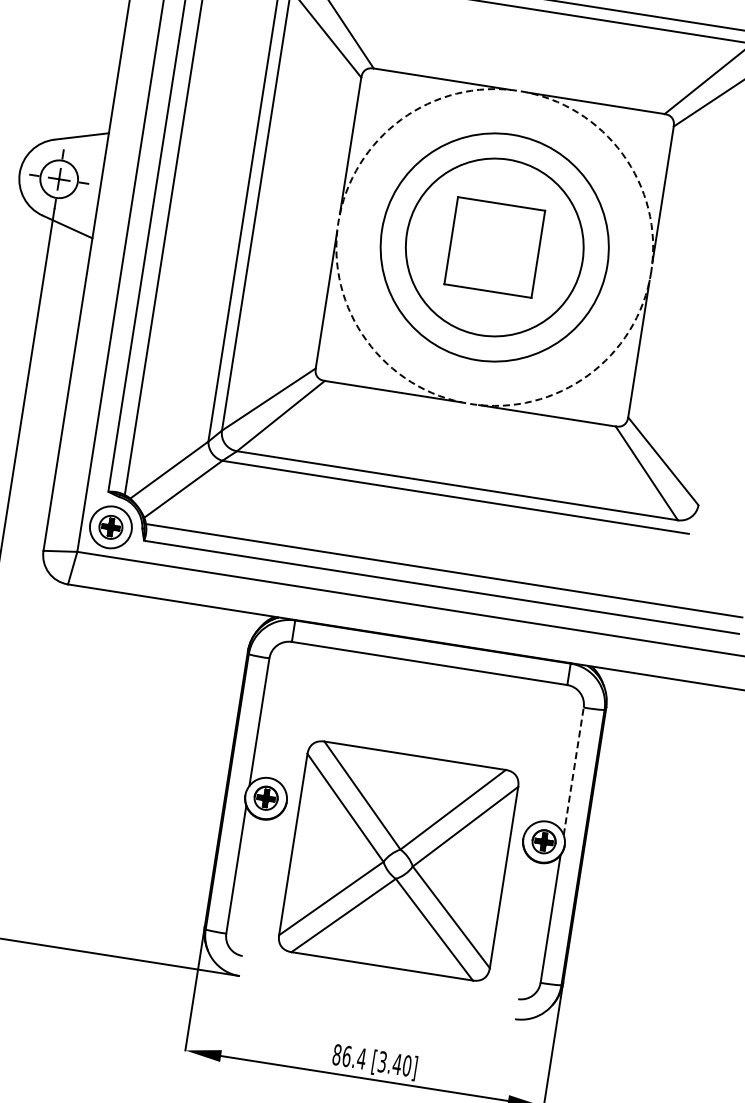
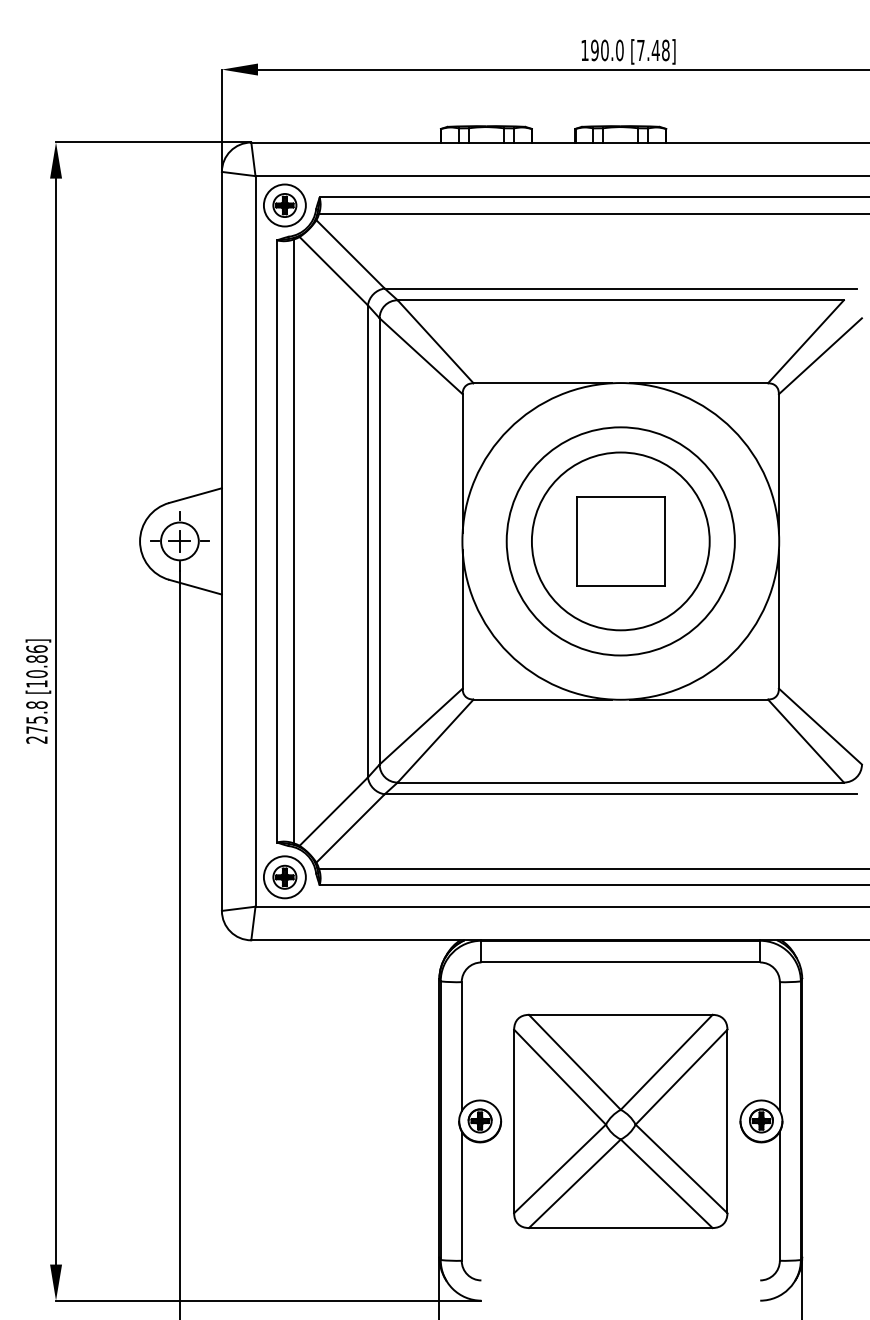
circle: (494, 247) -> (620, 541), dashed -> solid
line: (573, 771) -> (779, 1046), dashed -> solid
part: (398, 861) -> (620, 1121), moved

